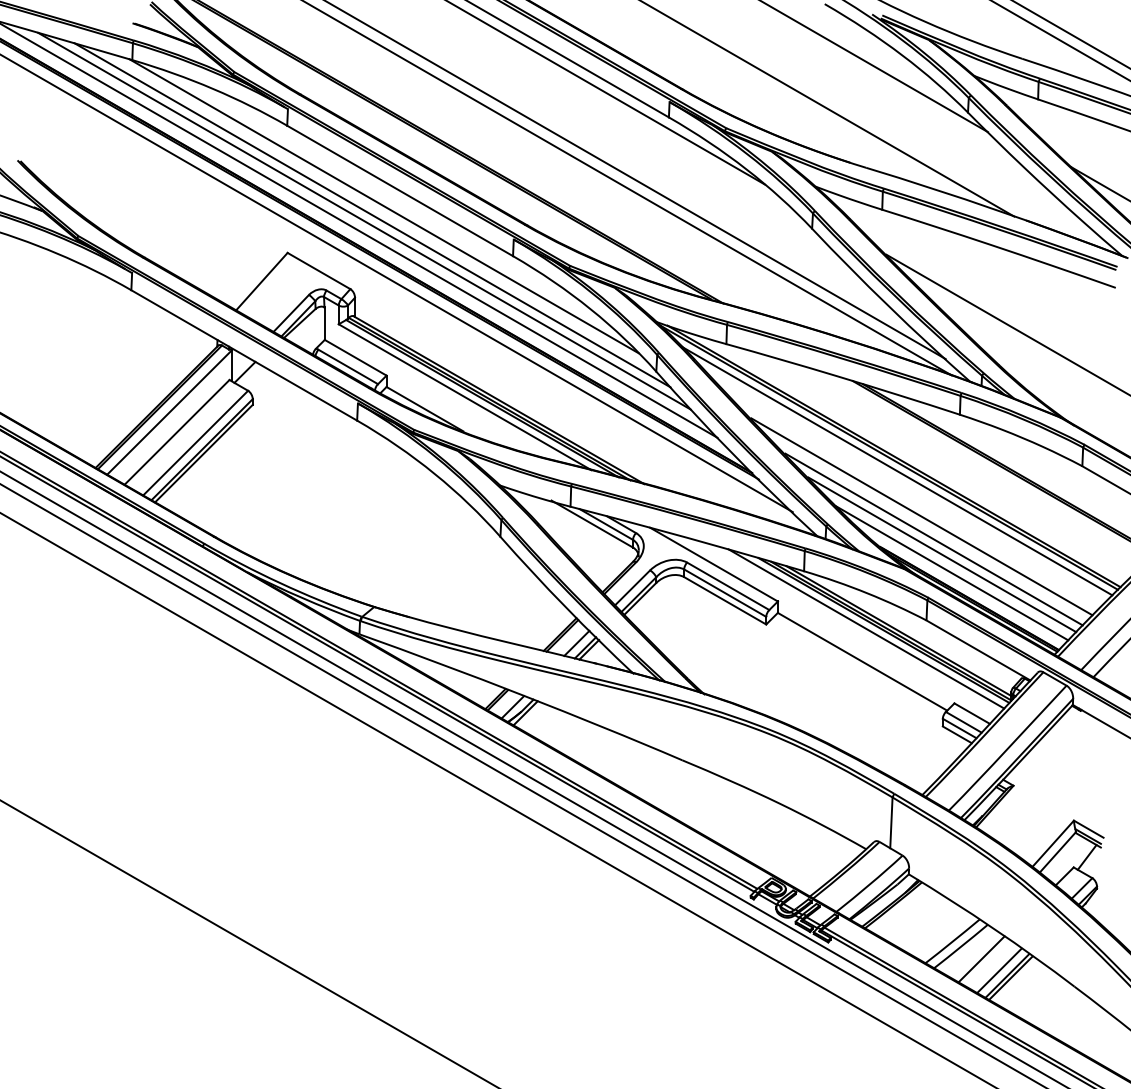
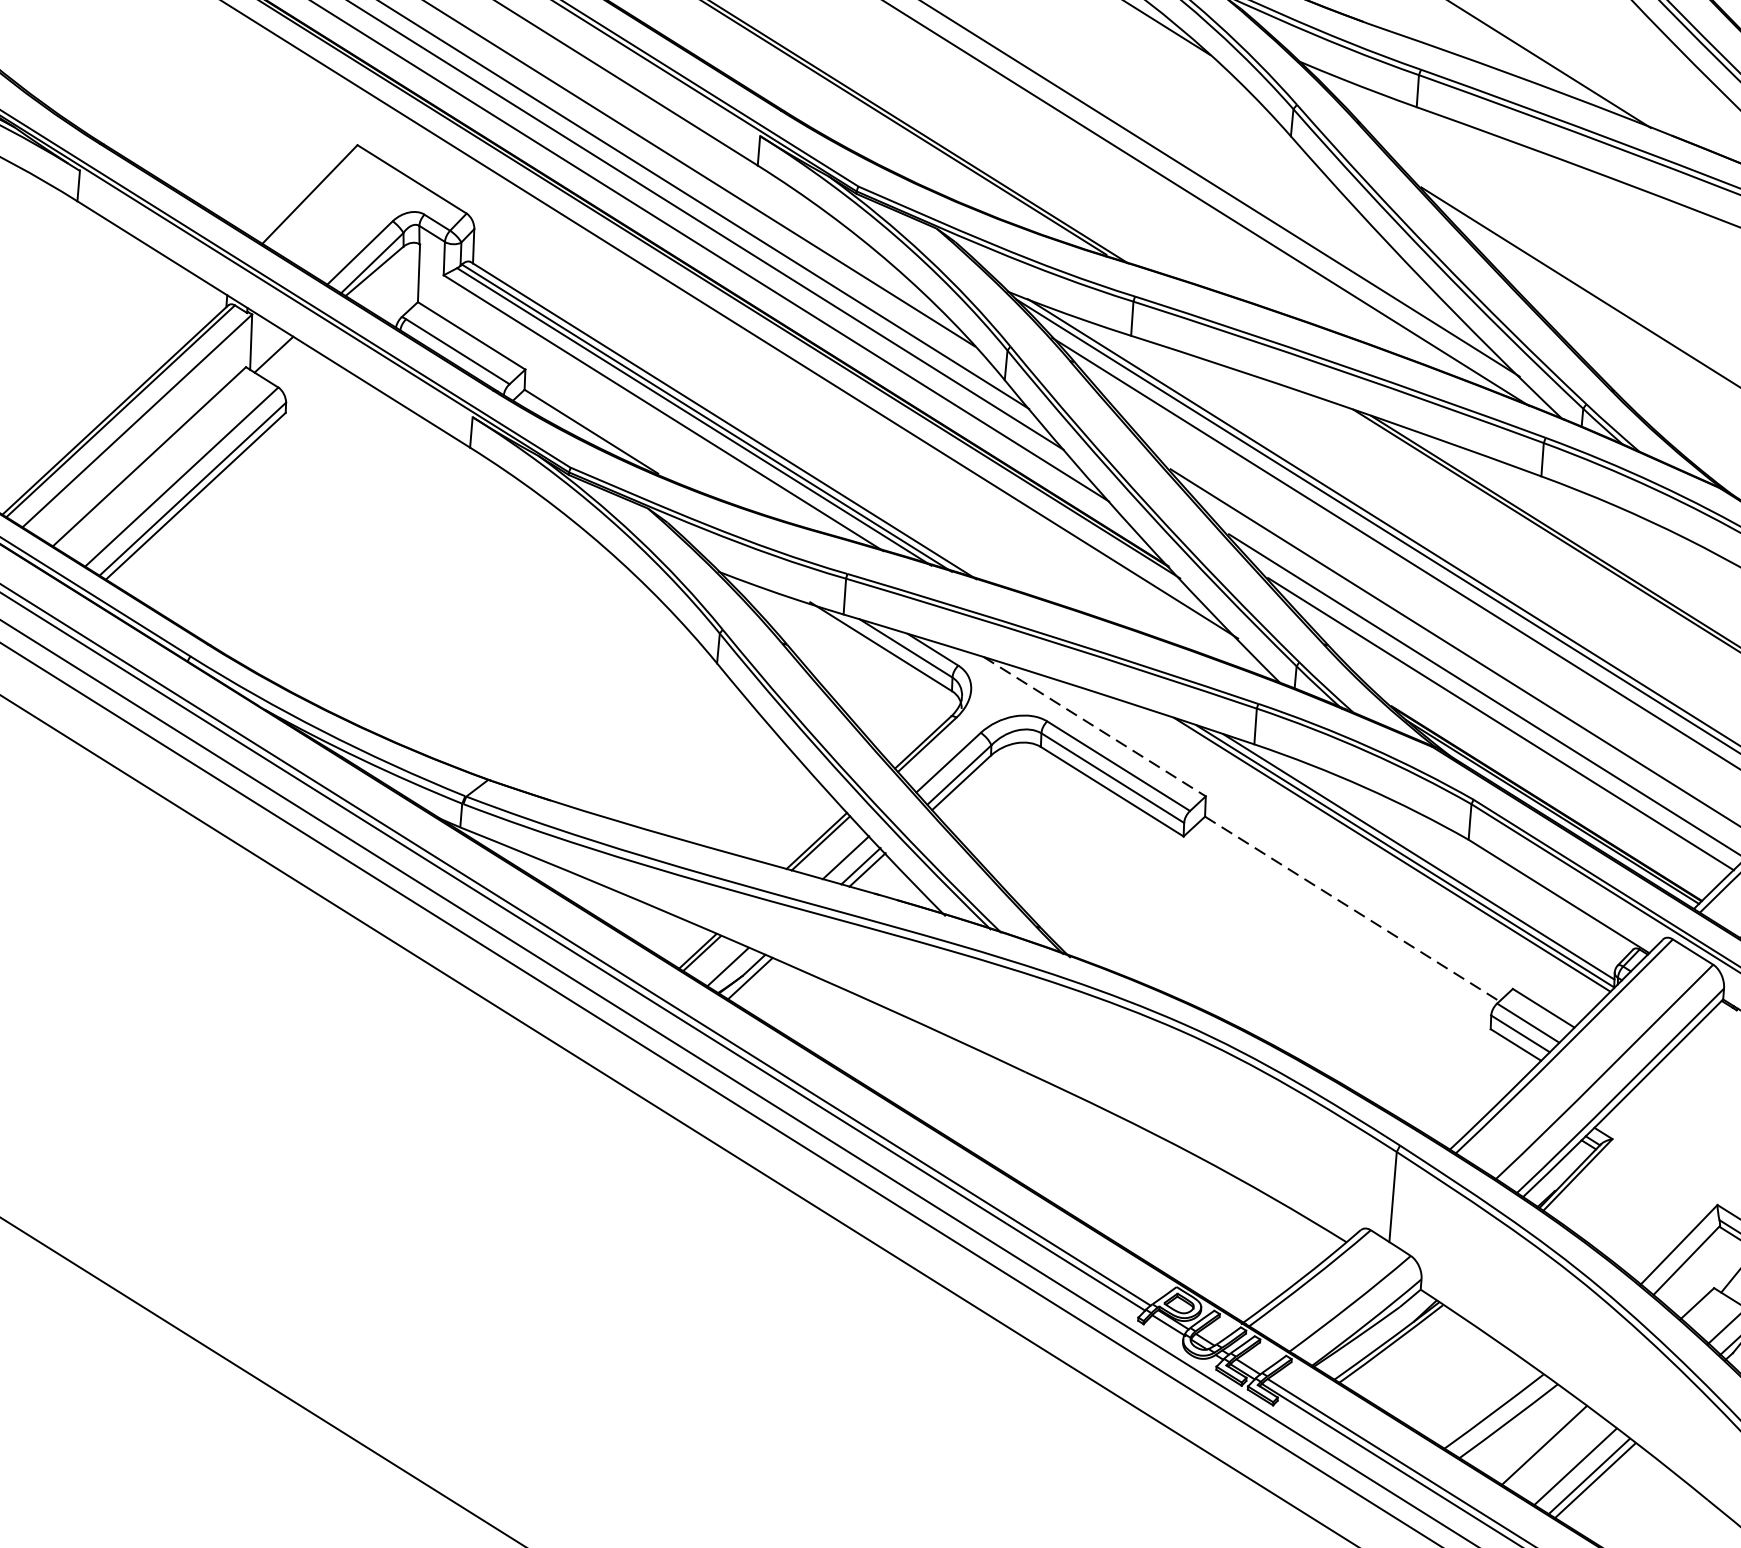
line: (713, 564) -> (1093, 726), solid -> dashed
line: (952, 573) -> (1517, 758), removed
line: (866, 628) -> (1361, 850), removed
line: (862, 661) -> (1352, 908), solid -> dashed

